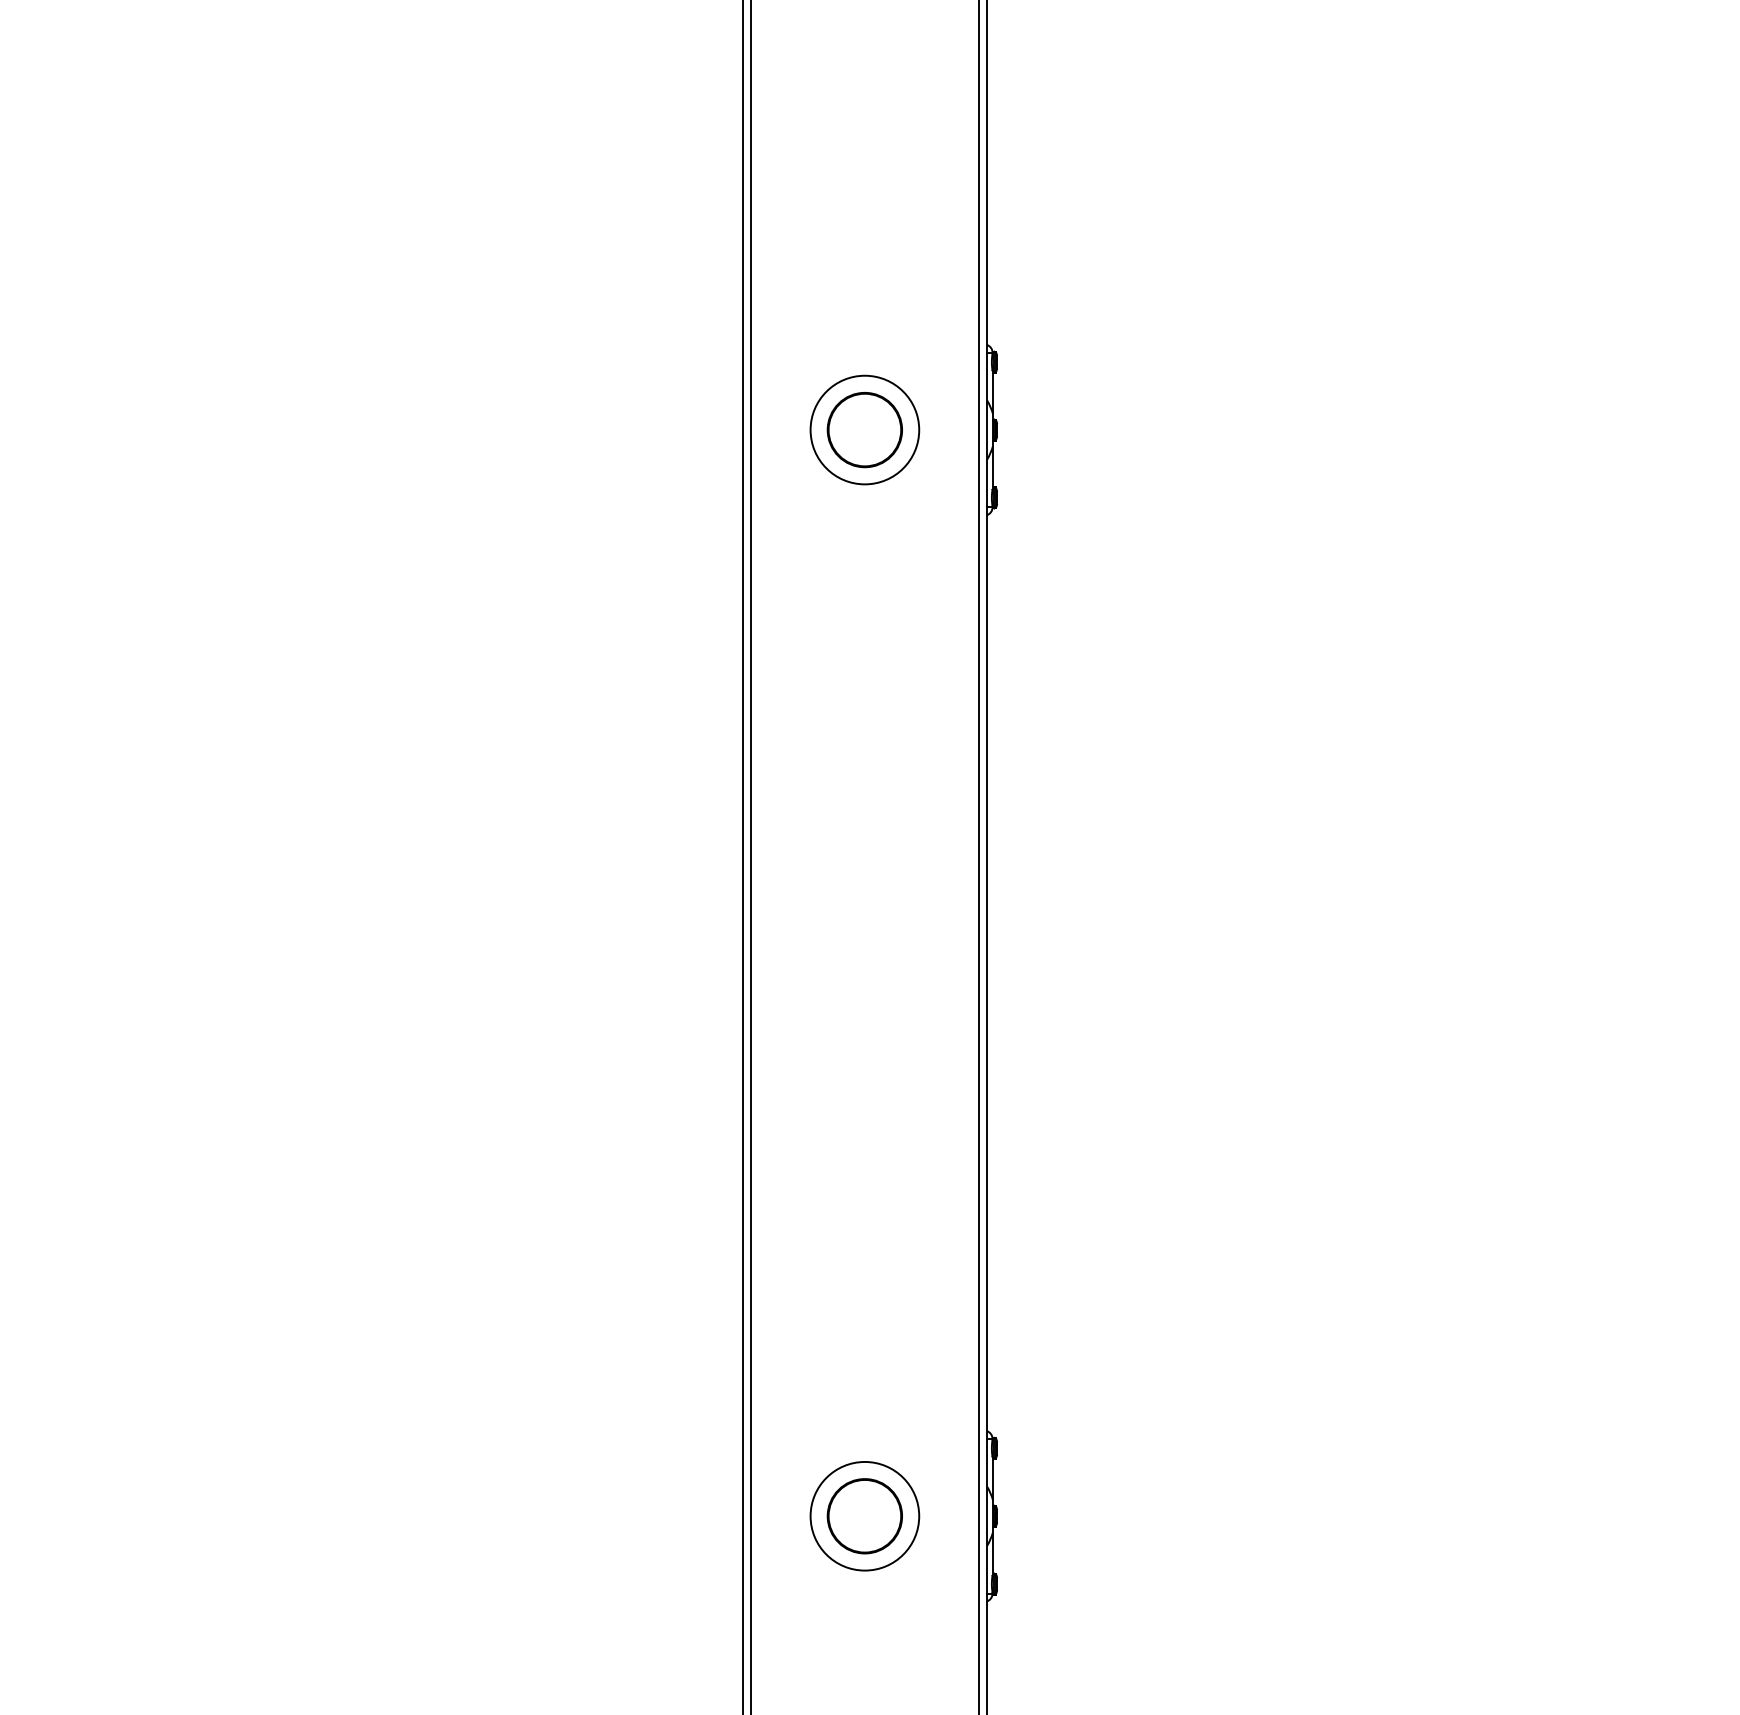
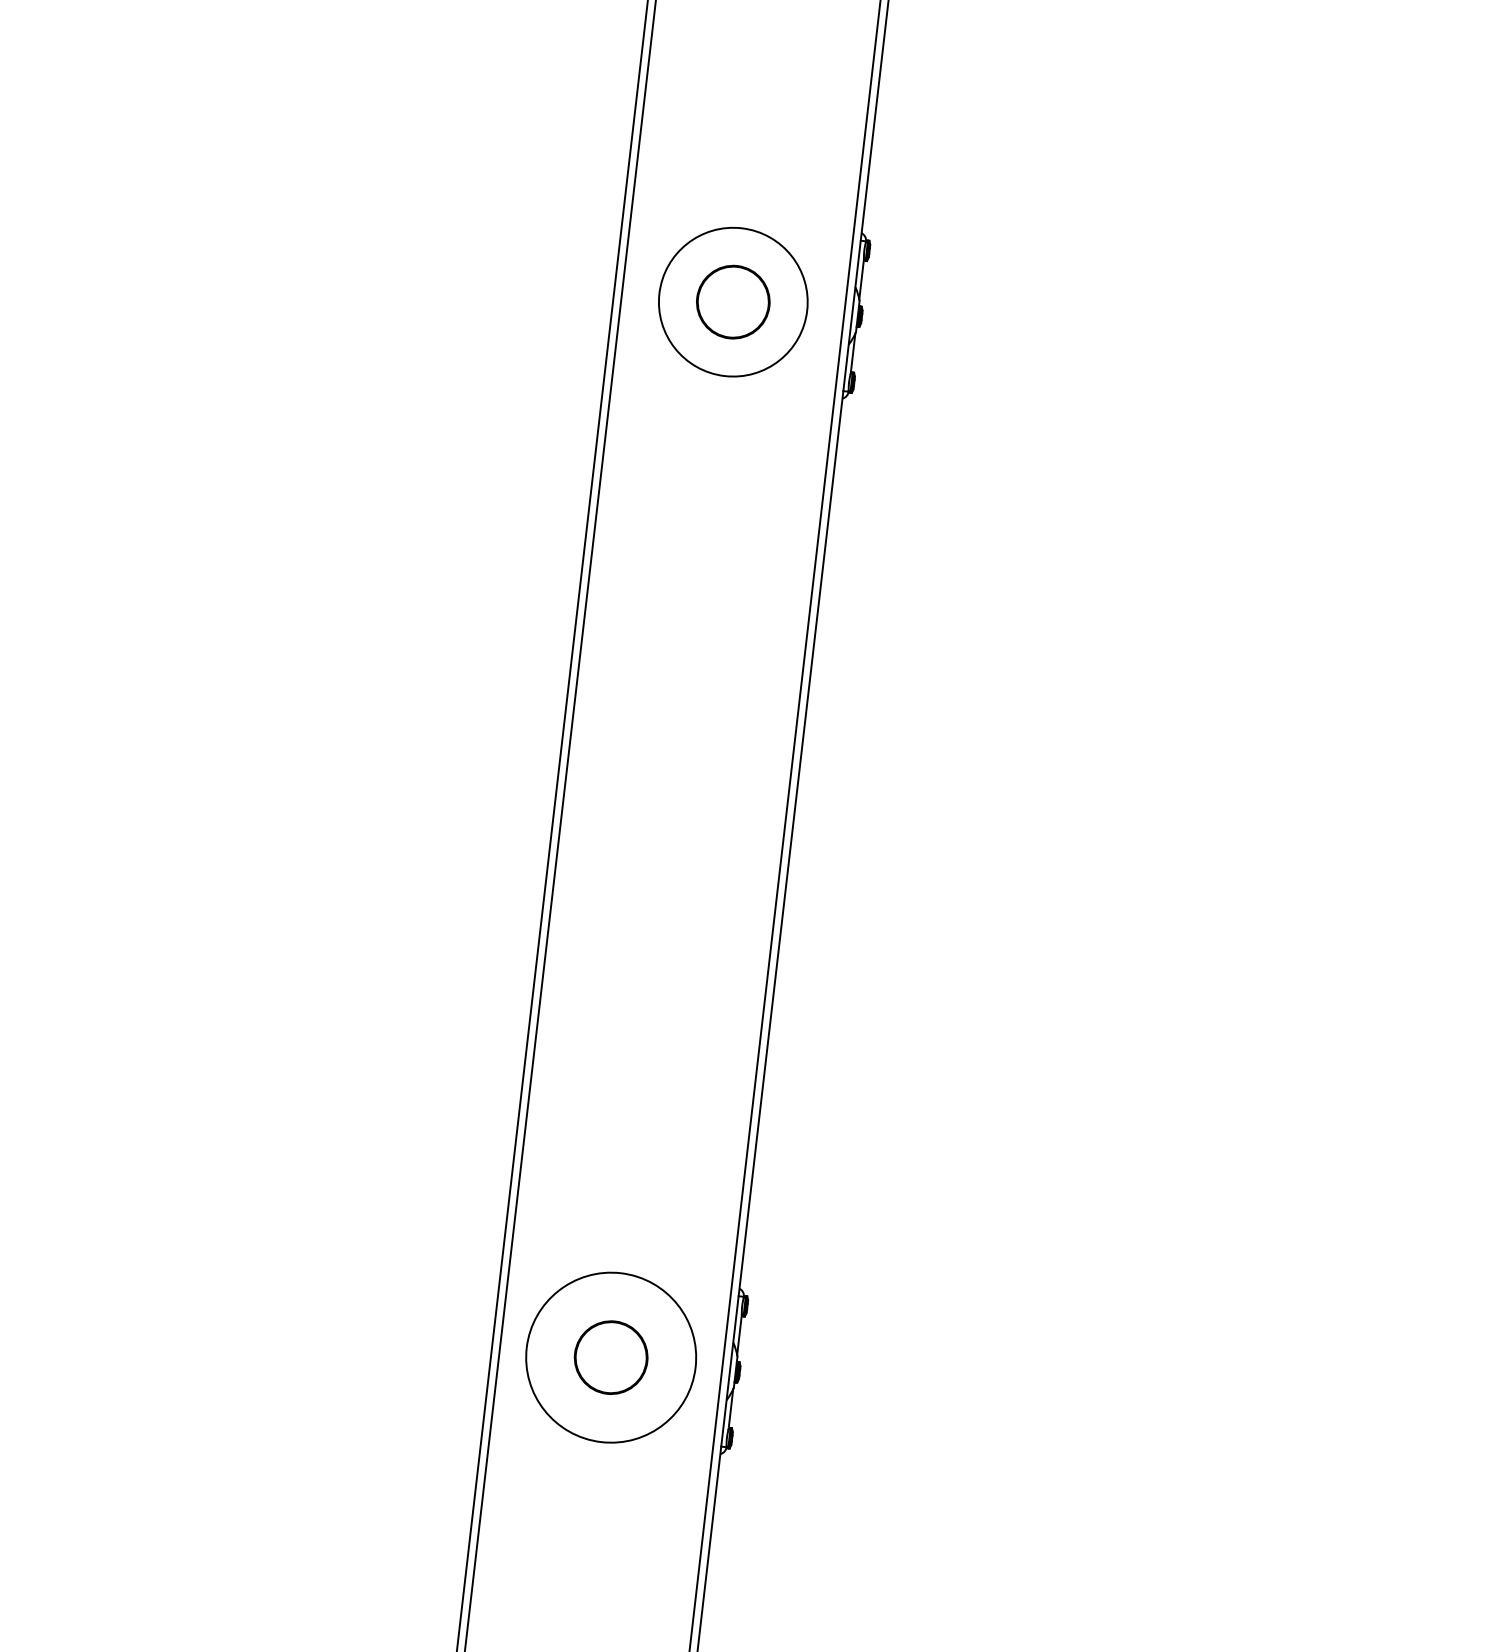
circle: (864, 429) -> (732, 301), size x1.4
circle: (864, 1515) -> (610, 1356), size x1.6

